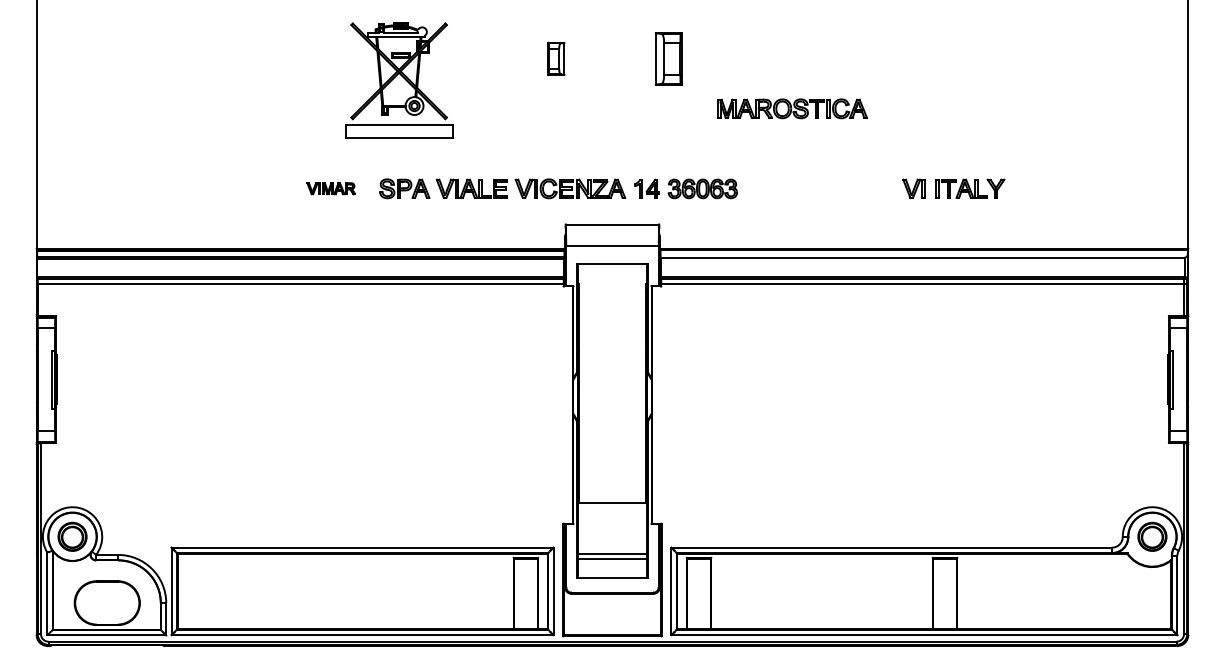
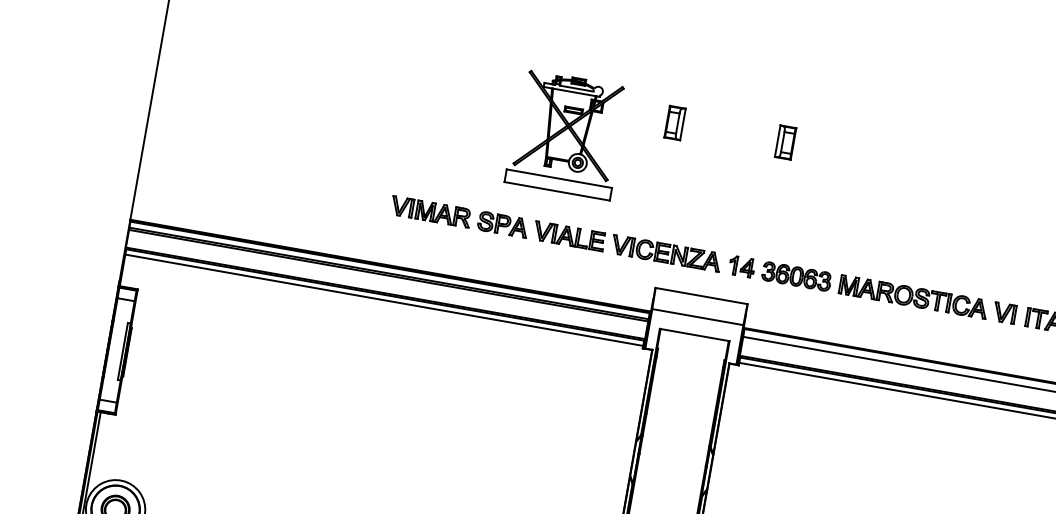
part: (668, 58) -> (785, 142), size x0.62
part: (399, 80) -> (567, 135), moved
part: (792, 108) -> (913, 296), moved
part: (330, 188) -> (430, 211), size x1.67

